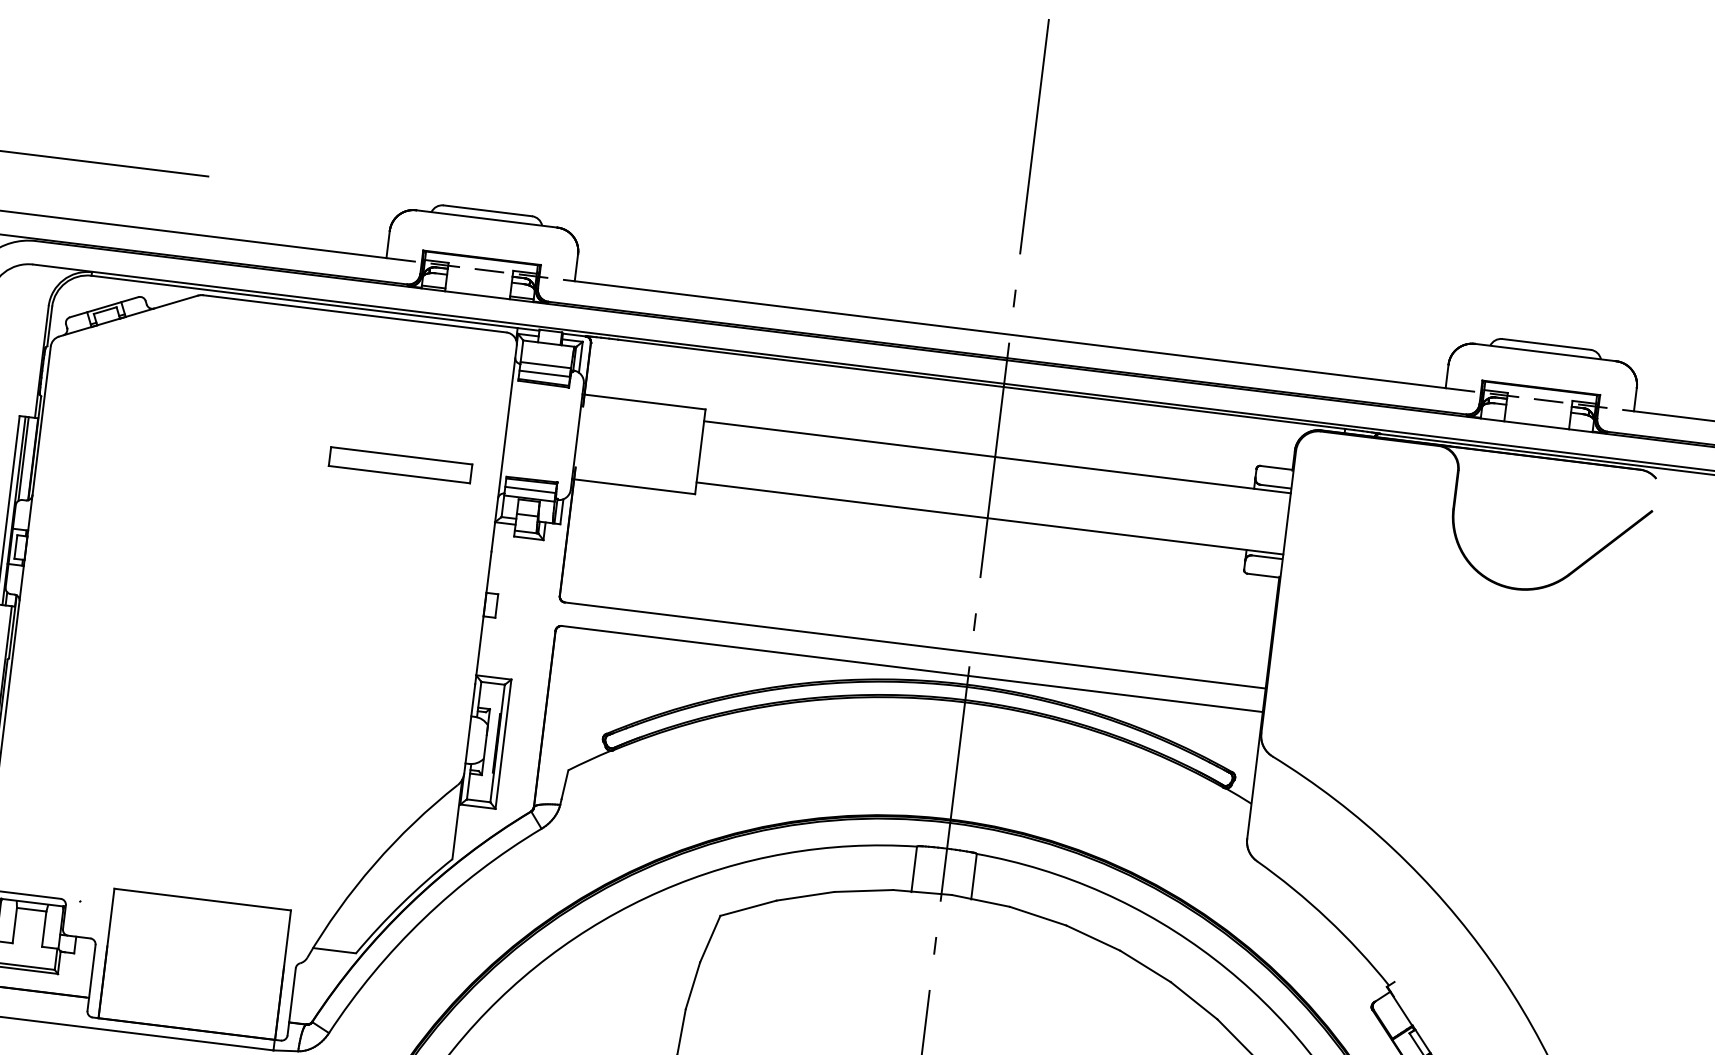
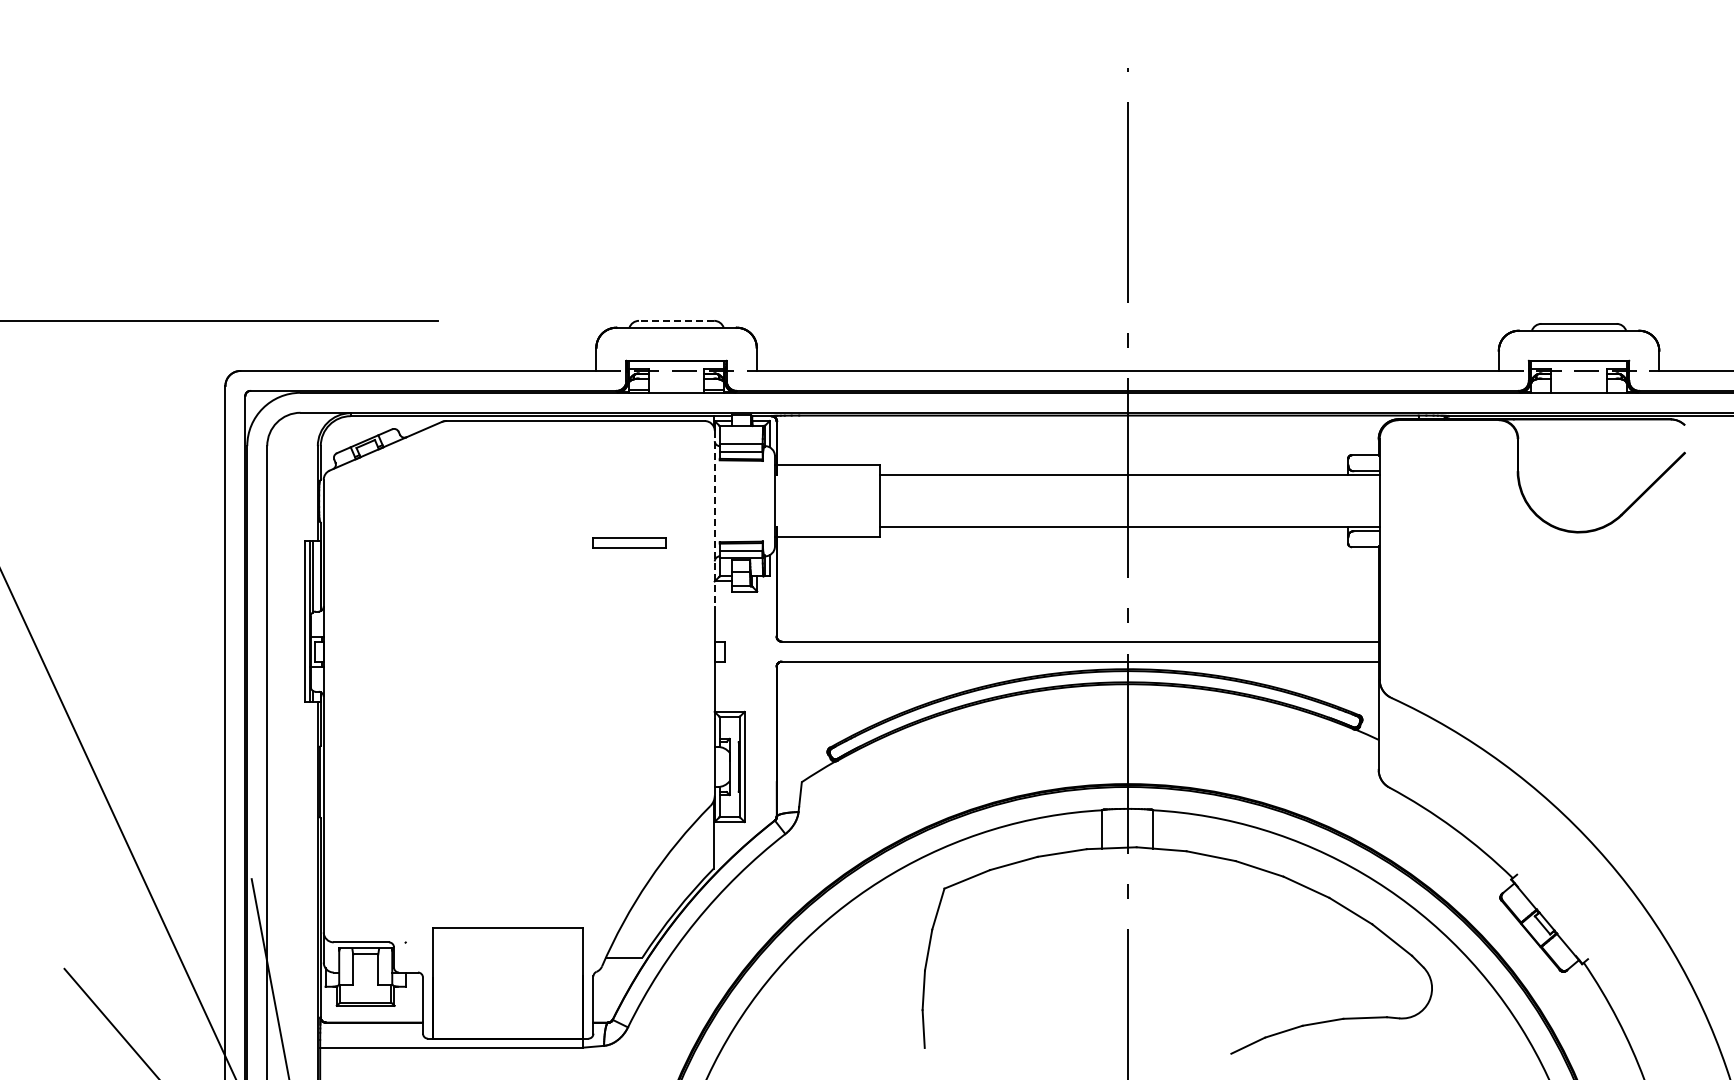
line: (487, 210) -> (676, 320), solid -> dashed
line: (503, 448) -> (714, 518), solid -> dashed
part: (400, 464) -> (629, 542), size x0.6

